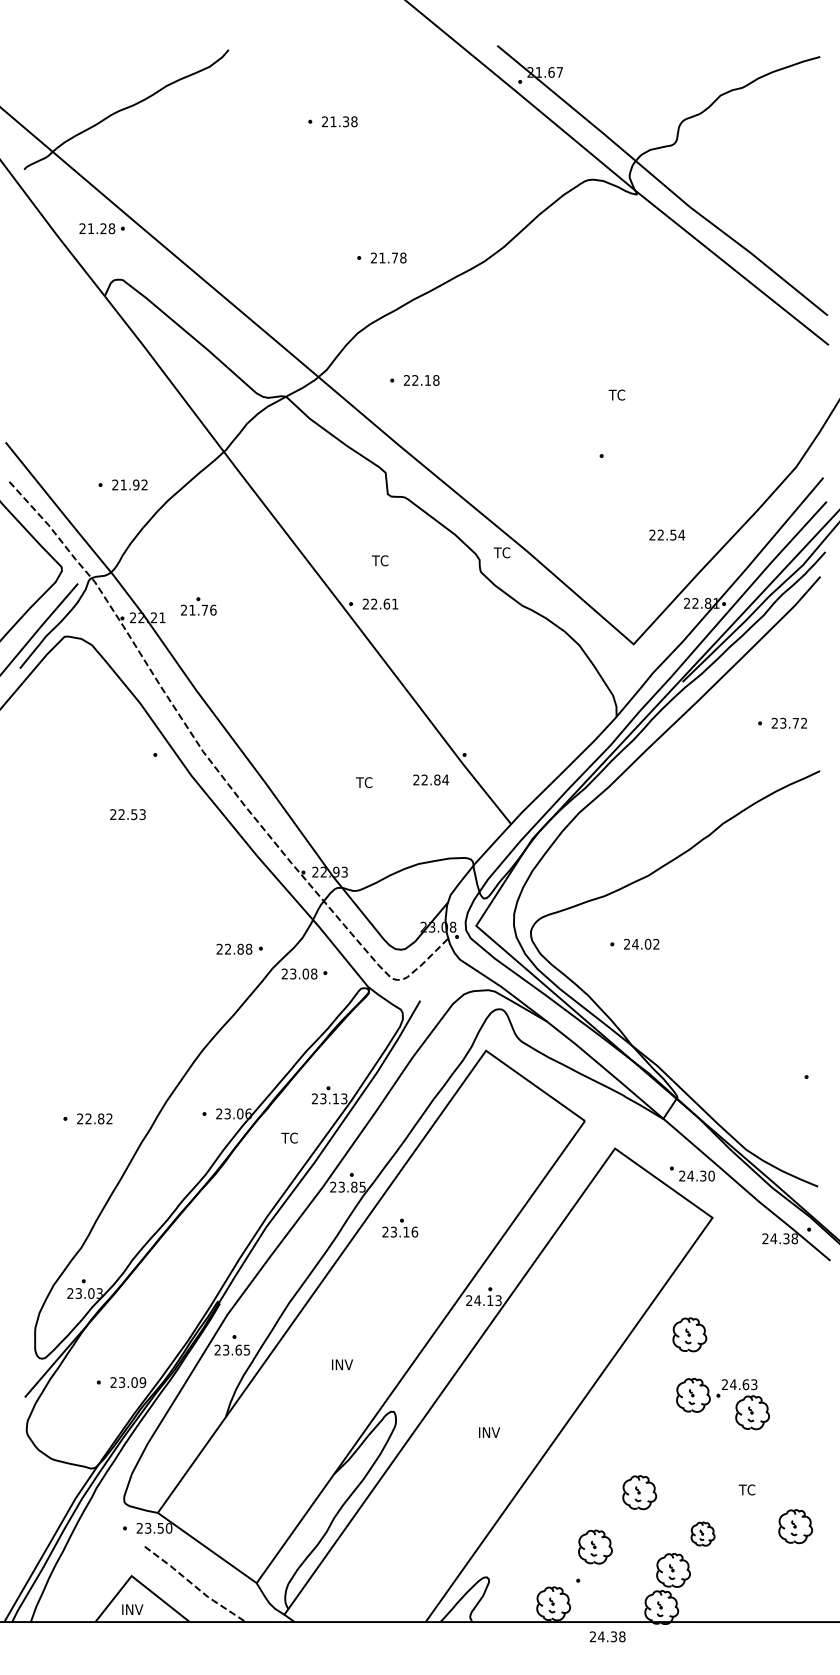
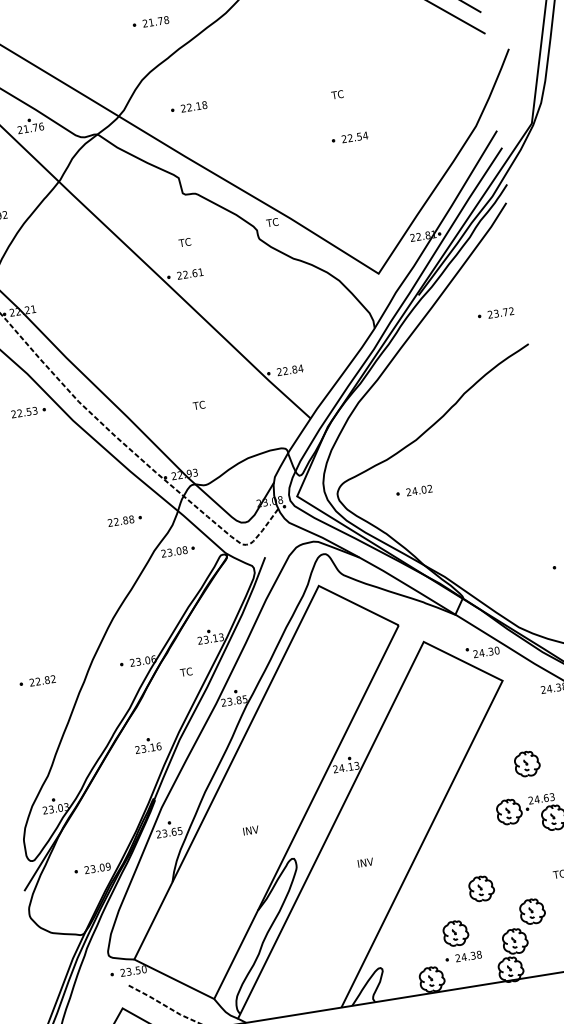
text: (667, 534) -> (355, 136), moved
part: (198, 606) -> (30, 125), moved
text: (431, 779) -> (290, 369), moved
text: (127, 814) -> (24, 412), moved
part: (239, 948) -> (124, 520), moved
part: (400, 1227) -> (148, 744), moved
part: (689, 1334) -> (527, 763), moved
part: (702, 1533) -> (532, 911), size x1.43
text: (607, 1636) -> (468, 956), moved

